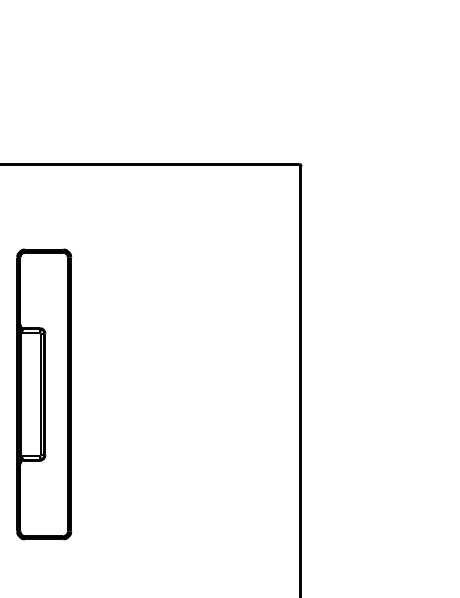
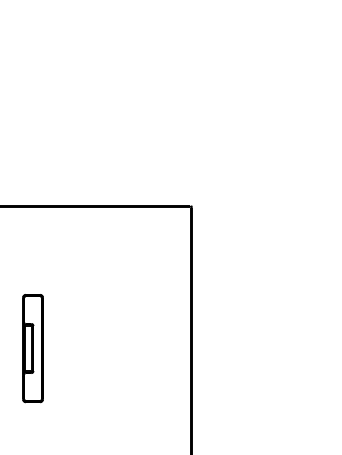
part: (43, 394) -> (32, 348), size x0.6

